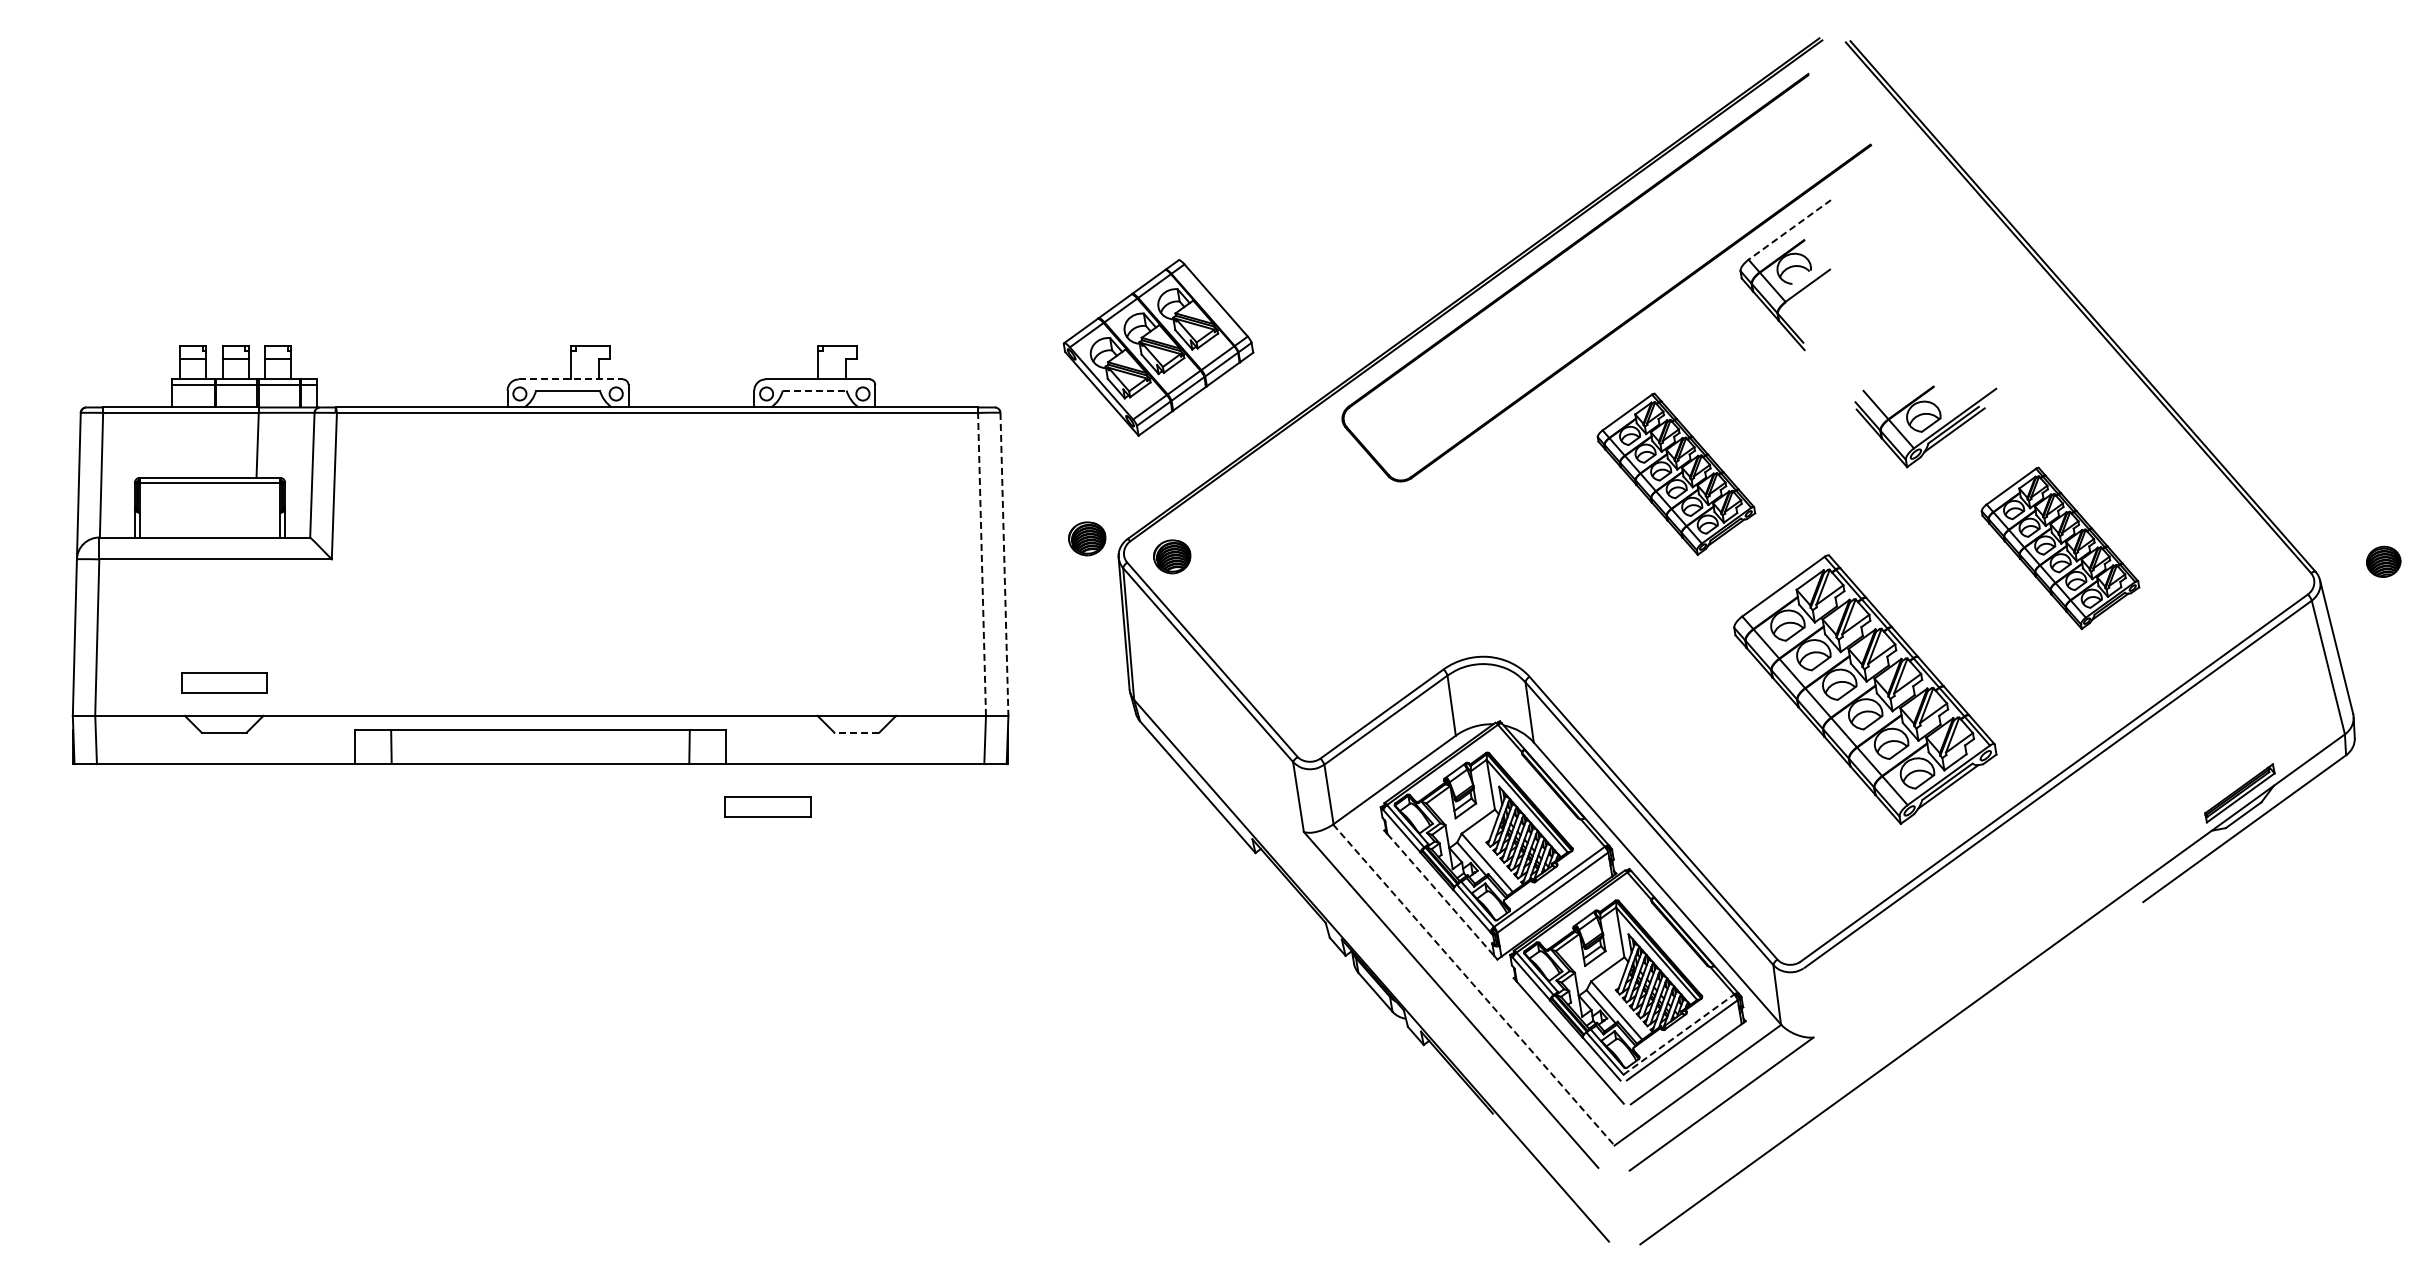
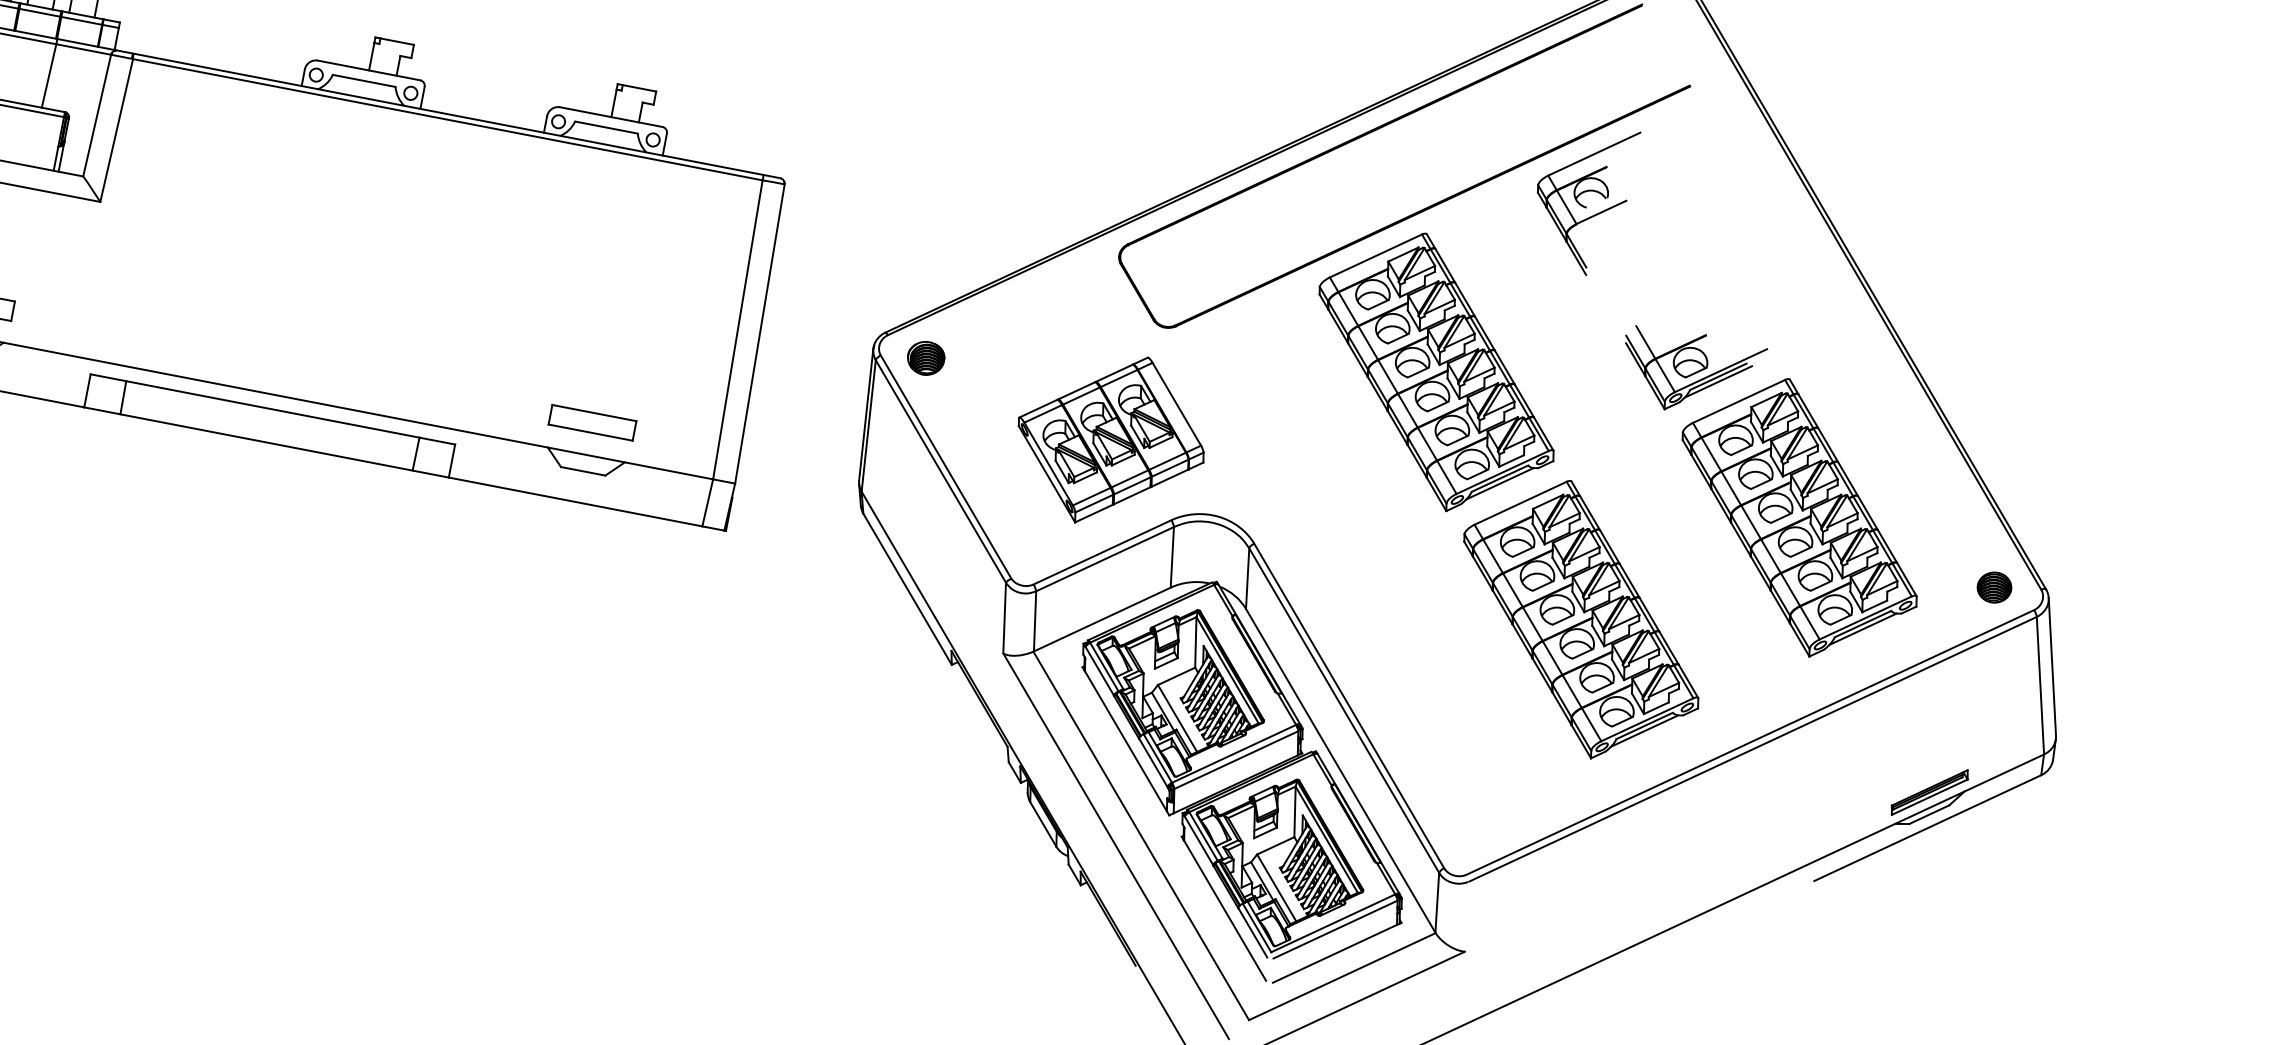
line: (1789, 229) -> (1594, 153), dashed -> solid
part: (1158, 347) -> (1111, 439), moved
line: (571, 379) -> (369, 70), dashed -> solid
line: (814, 390) -> (606, 127), dashed -> solid
part: (1676, 474) -> (1436, 372), size x1.67
part: (1087, 538) -> (846, 324), removed
part: (2060, 548) -> (1799, 518), size x1.67
part: (2383, 561) -> (1994, 587), moved
line: (982, 564) -> (738, 330), dashed -> solid
line: (1004, 564) -> (759, 334), dashed -> solid
line: (856, 732) -> (582, 471), dashed -> solid
part: (767, 806) -> (592, 422), moved
line: (1441, 895) -> (1126, 741), dashed -> solid
line: (1474, 985) -> (1141, 836), dashed -> solid
line: (1679, 1034) -> (1333, 923), dashed -> solid

